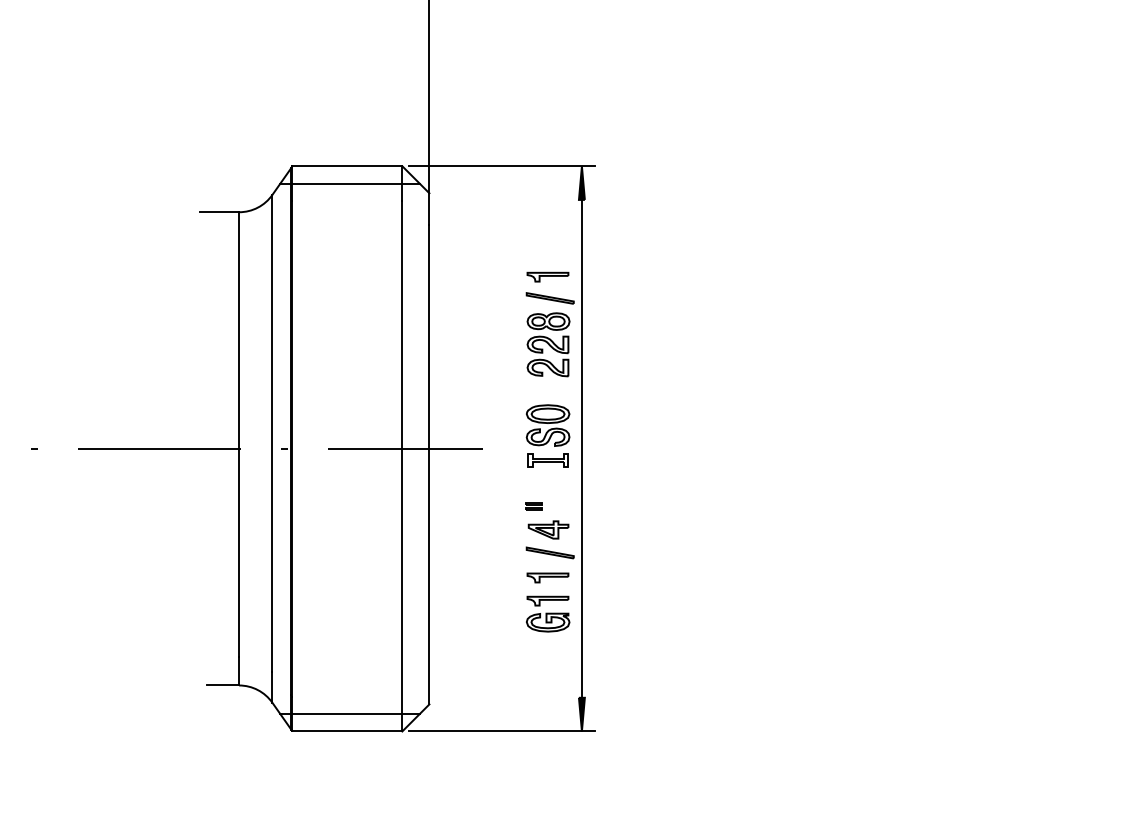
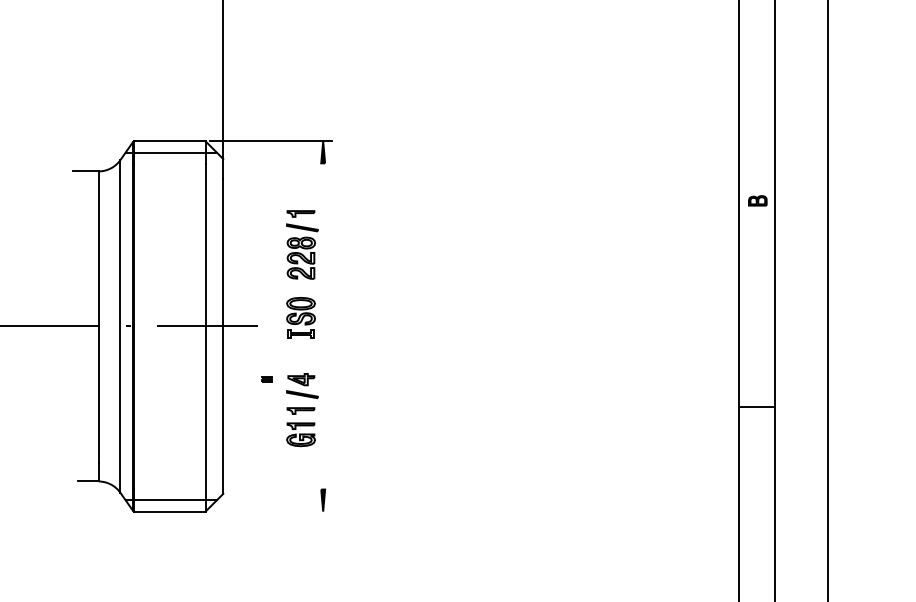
line: (582, 448) -> (323, 326), removed
part: (533, 506) -> (266, 379), moved
line: (501, 731) -> (270, 511), removed

